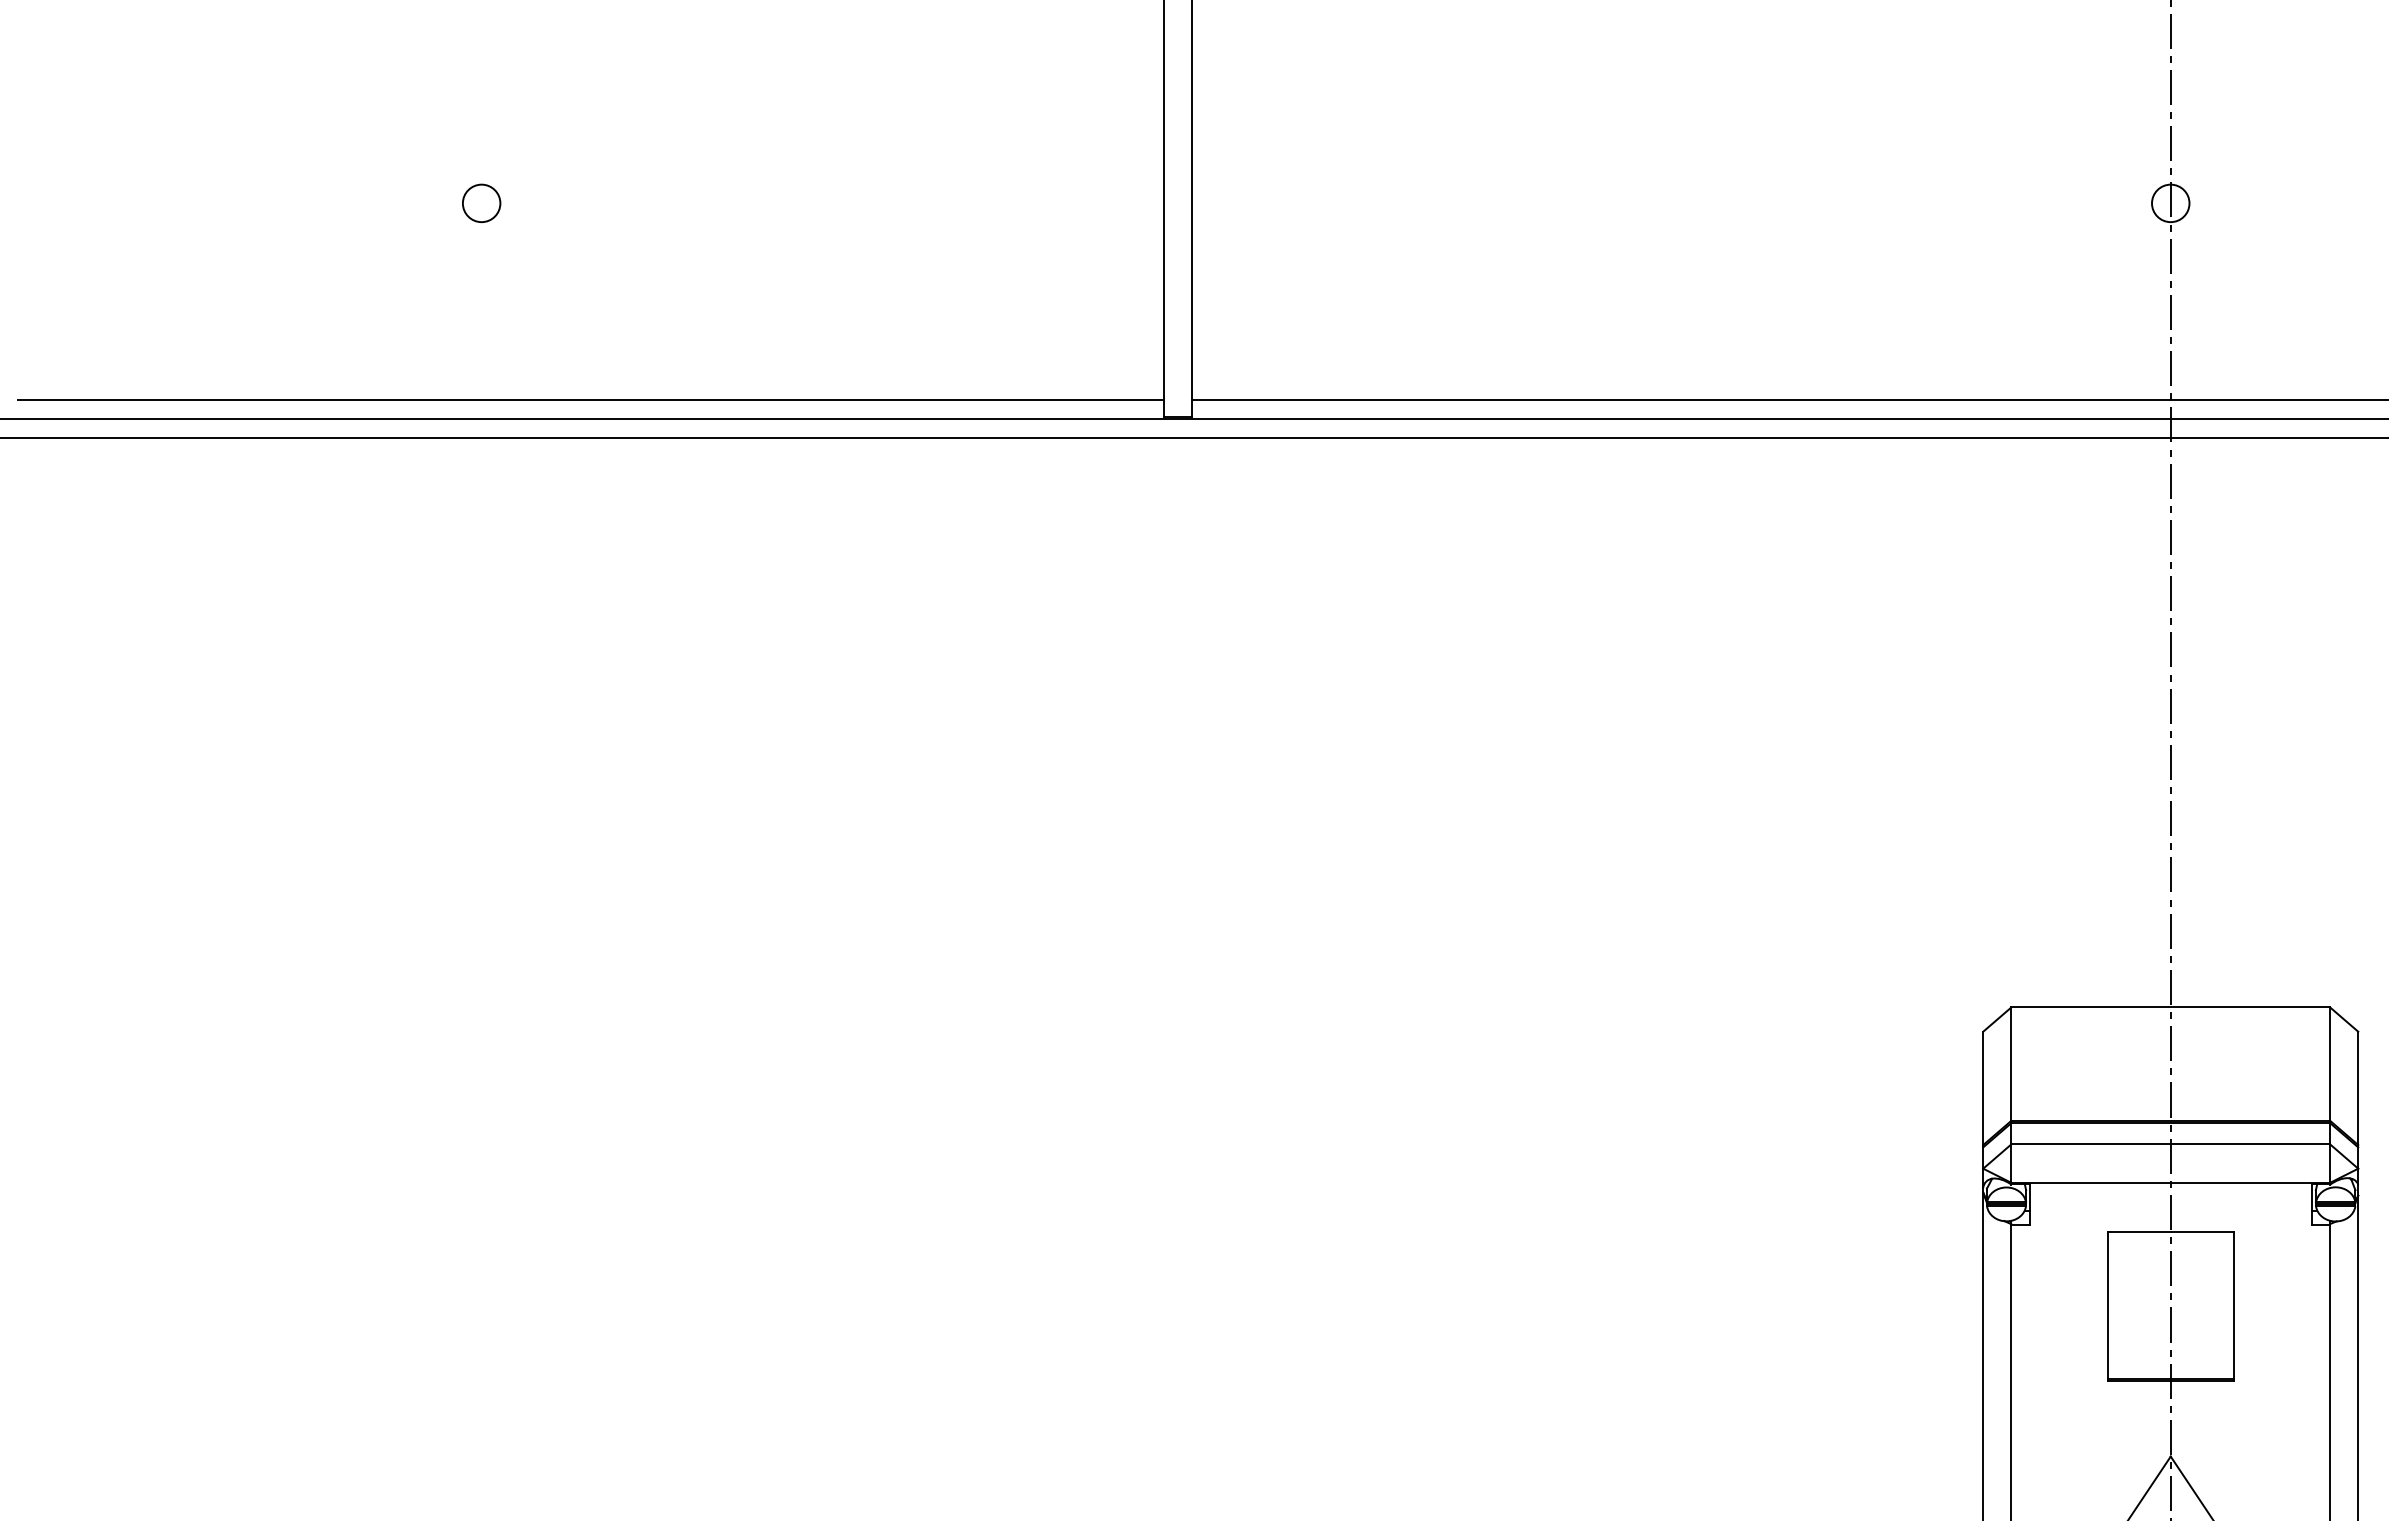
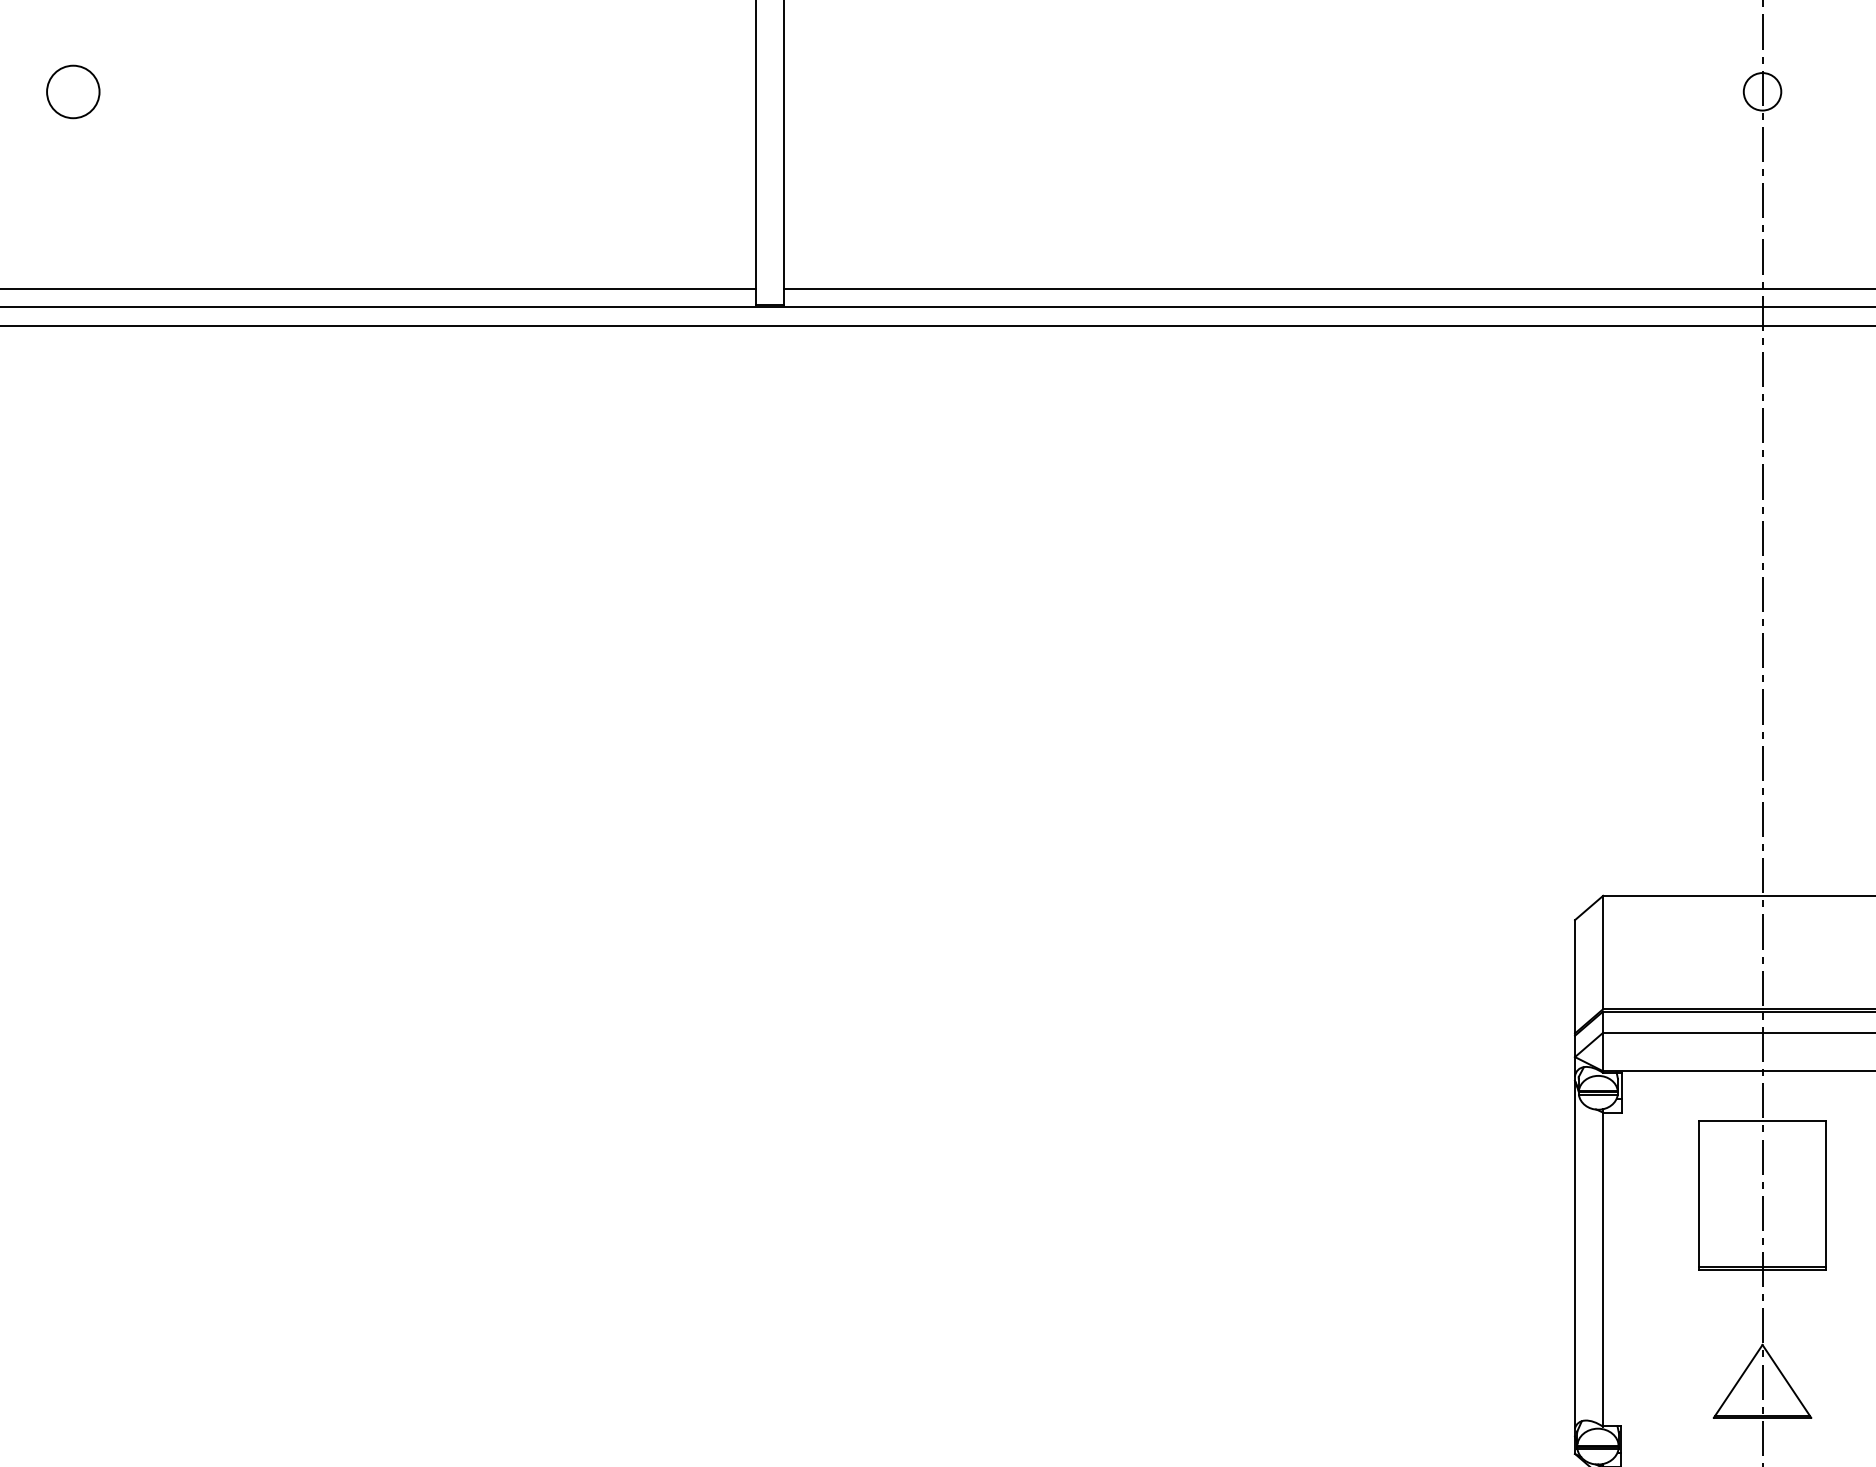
circle: (481, 202) -> (73, 90), size x1.4

